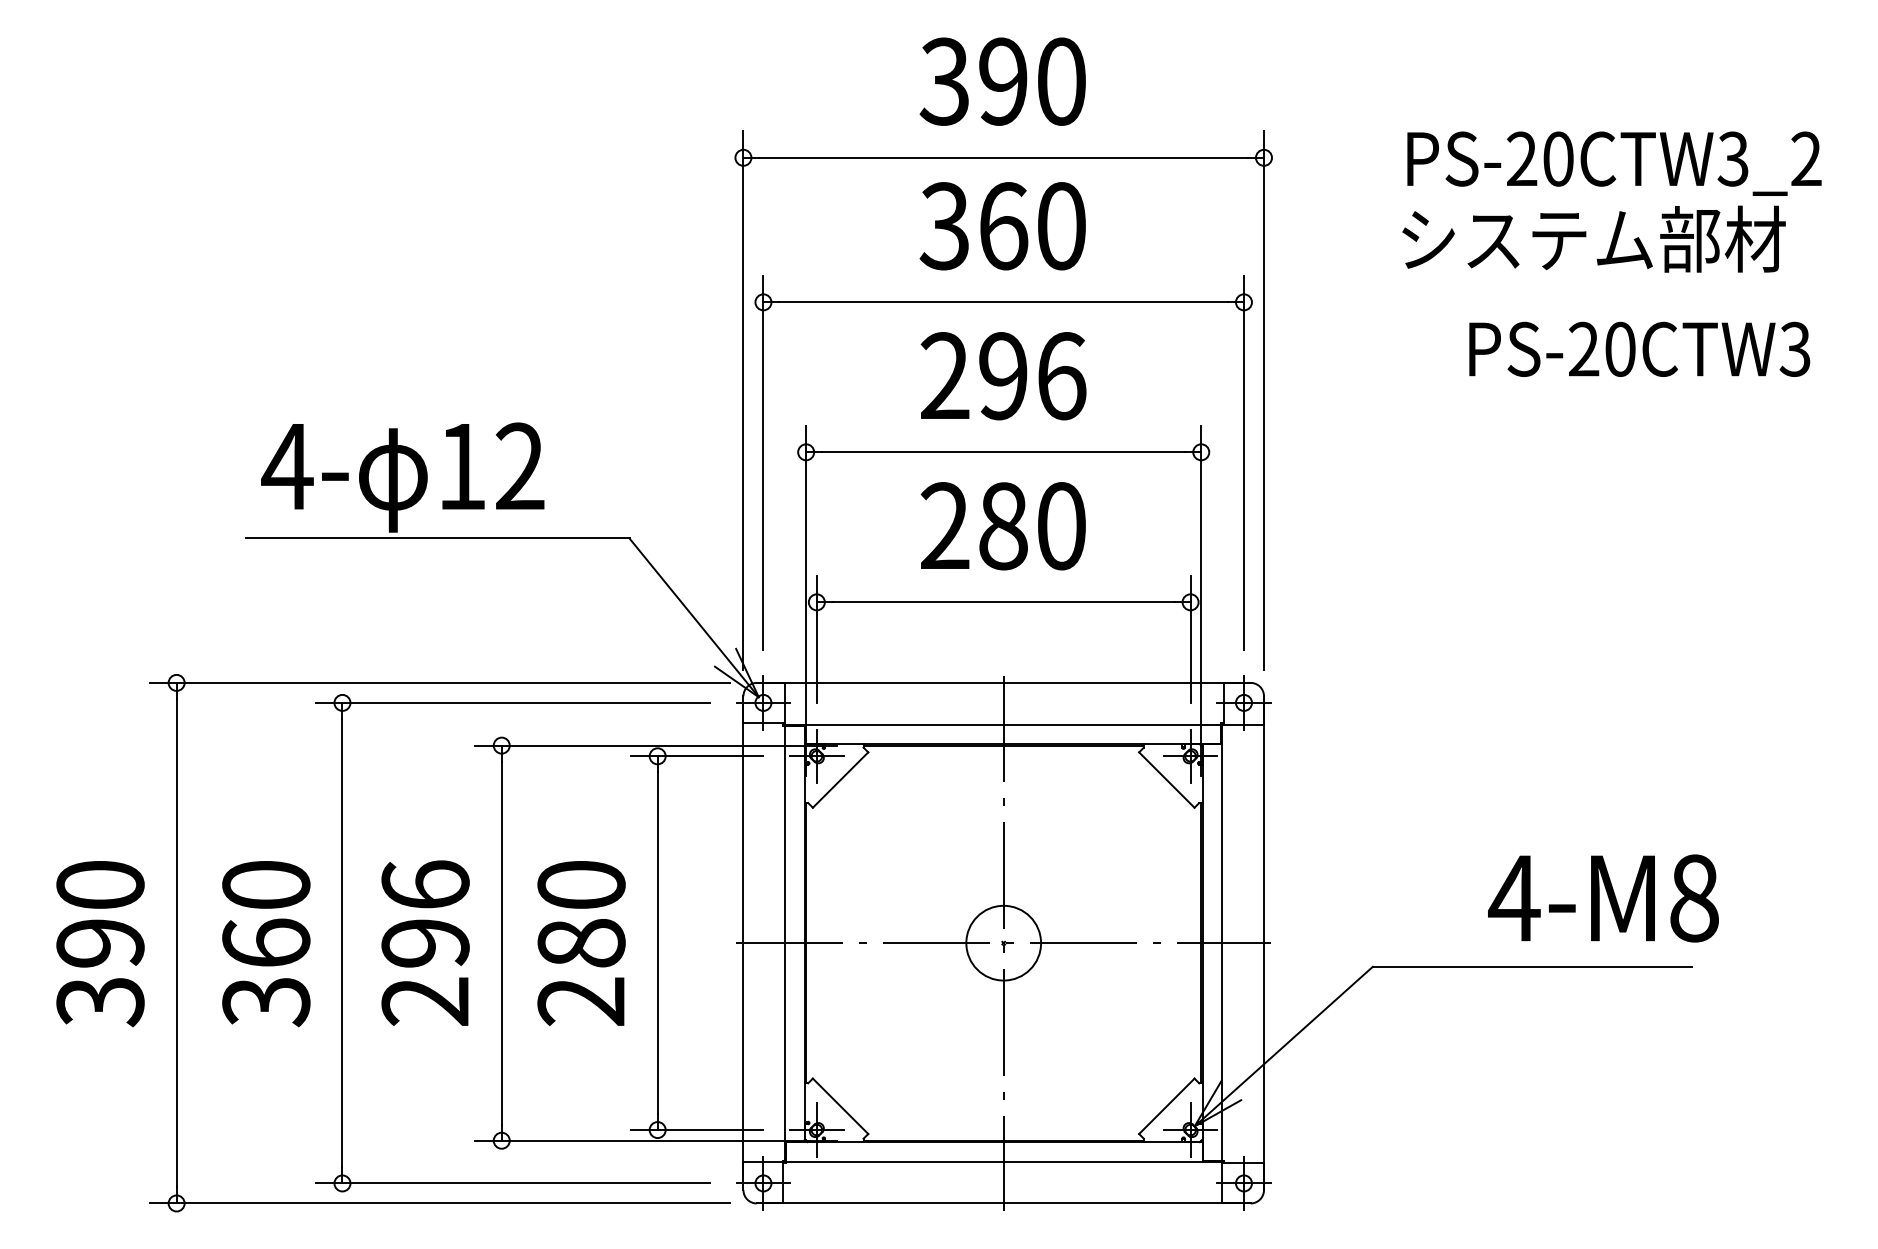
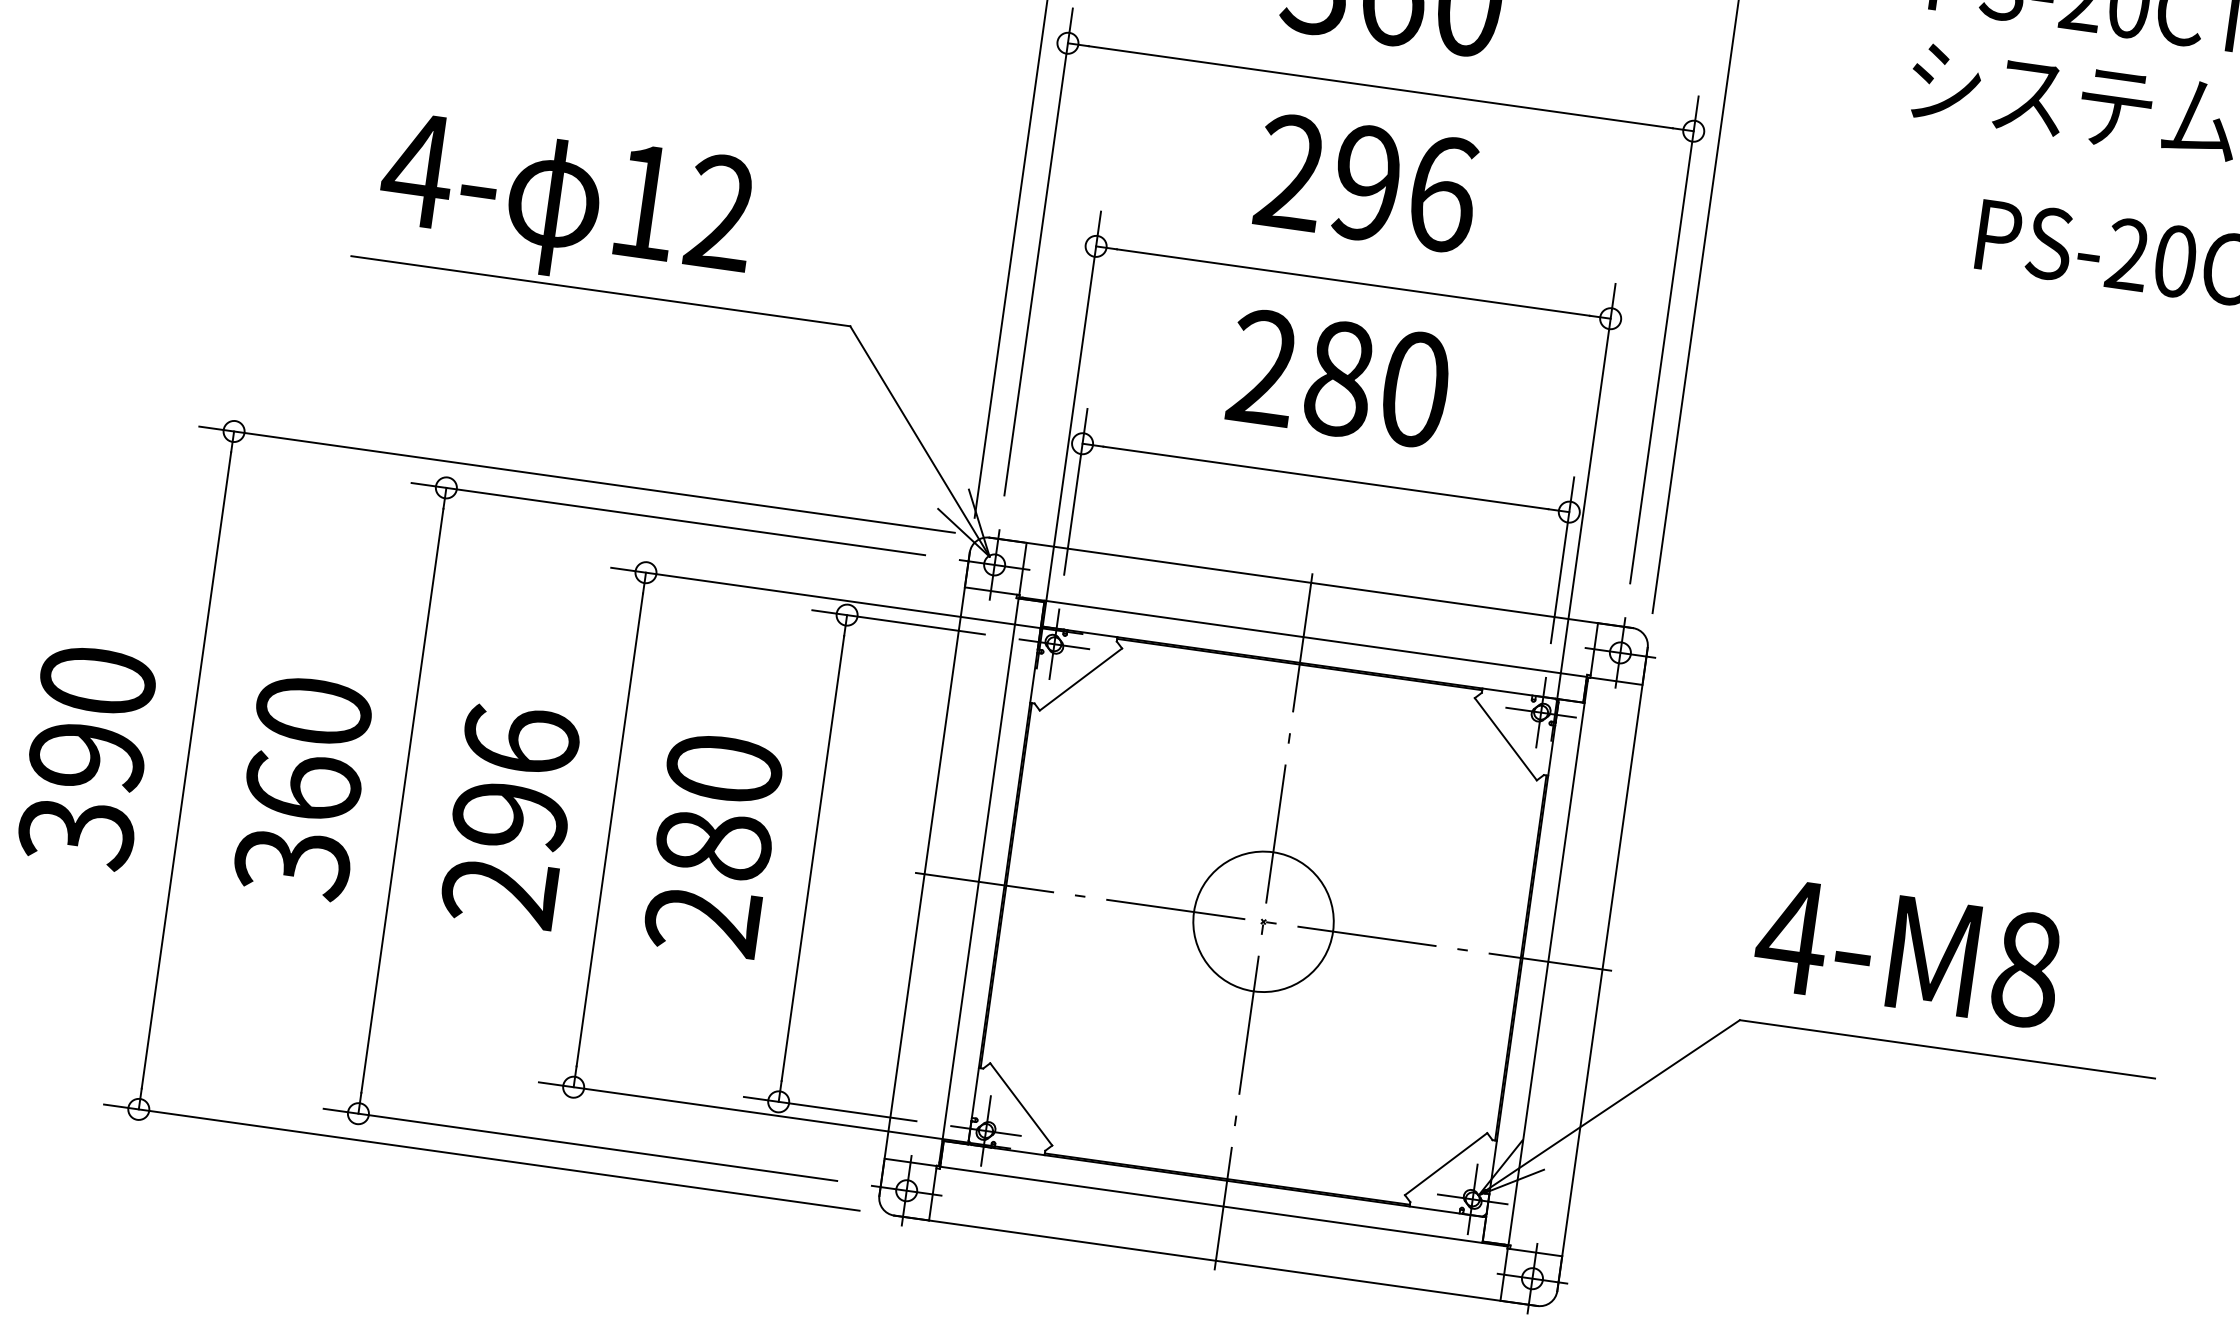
text: (1603, 898) -> (1908, 953), moved
circle: (1003, 942) -> (1263, 920), size x1.43

